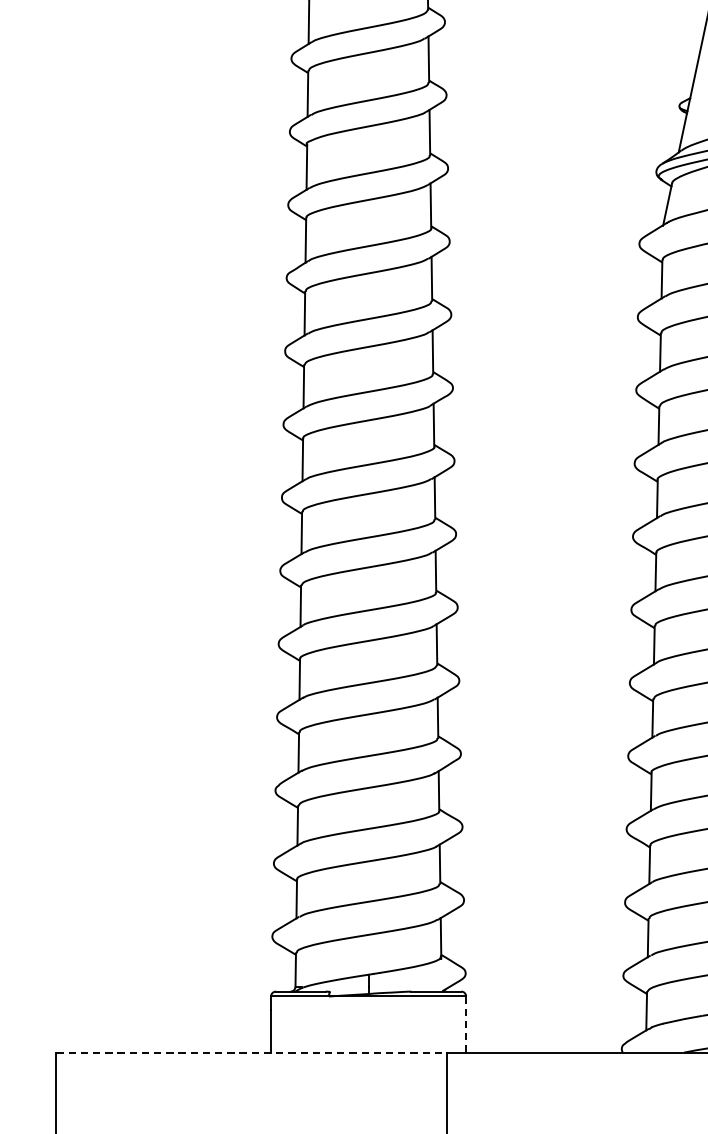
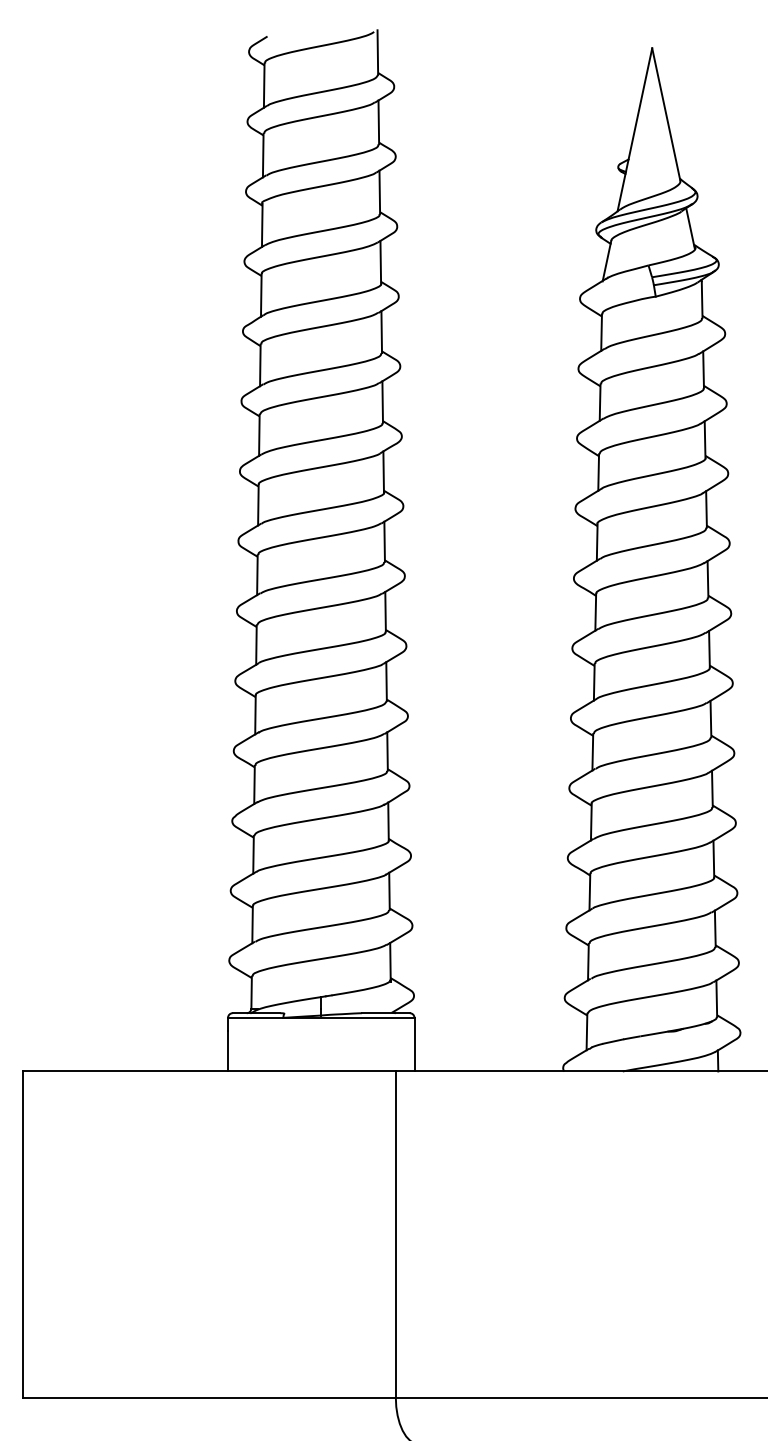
line: (466, 1024) -> (414, 1044), dashed -> solid
line: (251, 1052) -> (209, 1071), dashed -> solid

